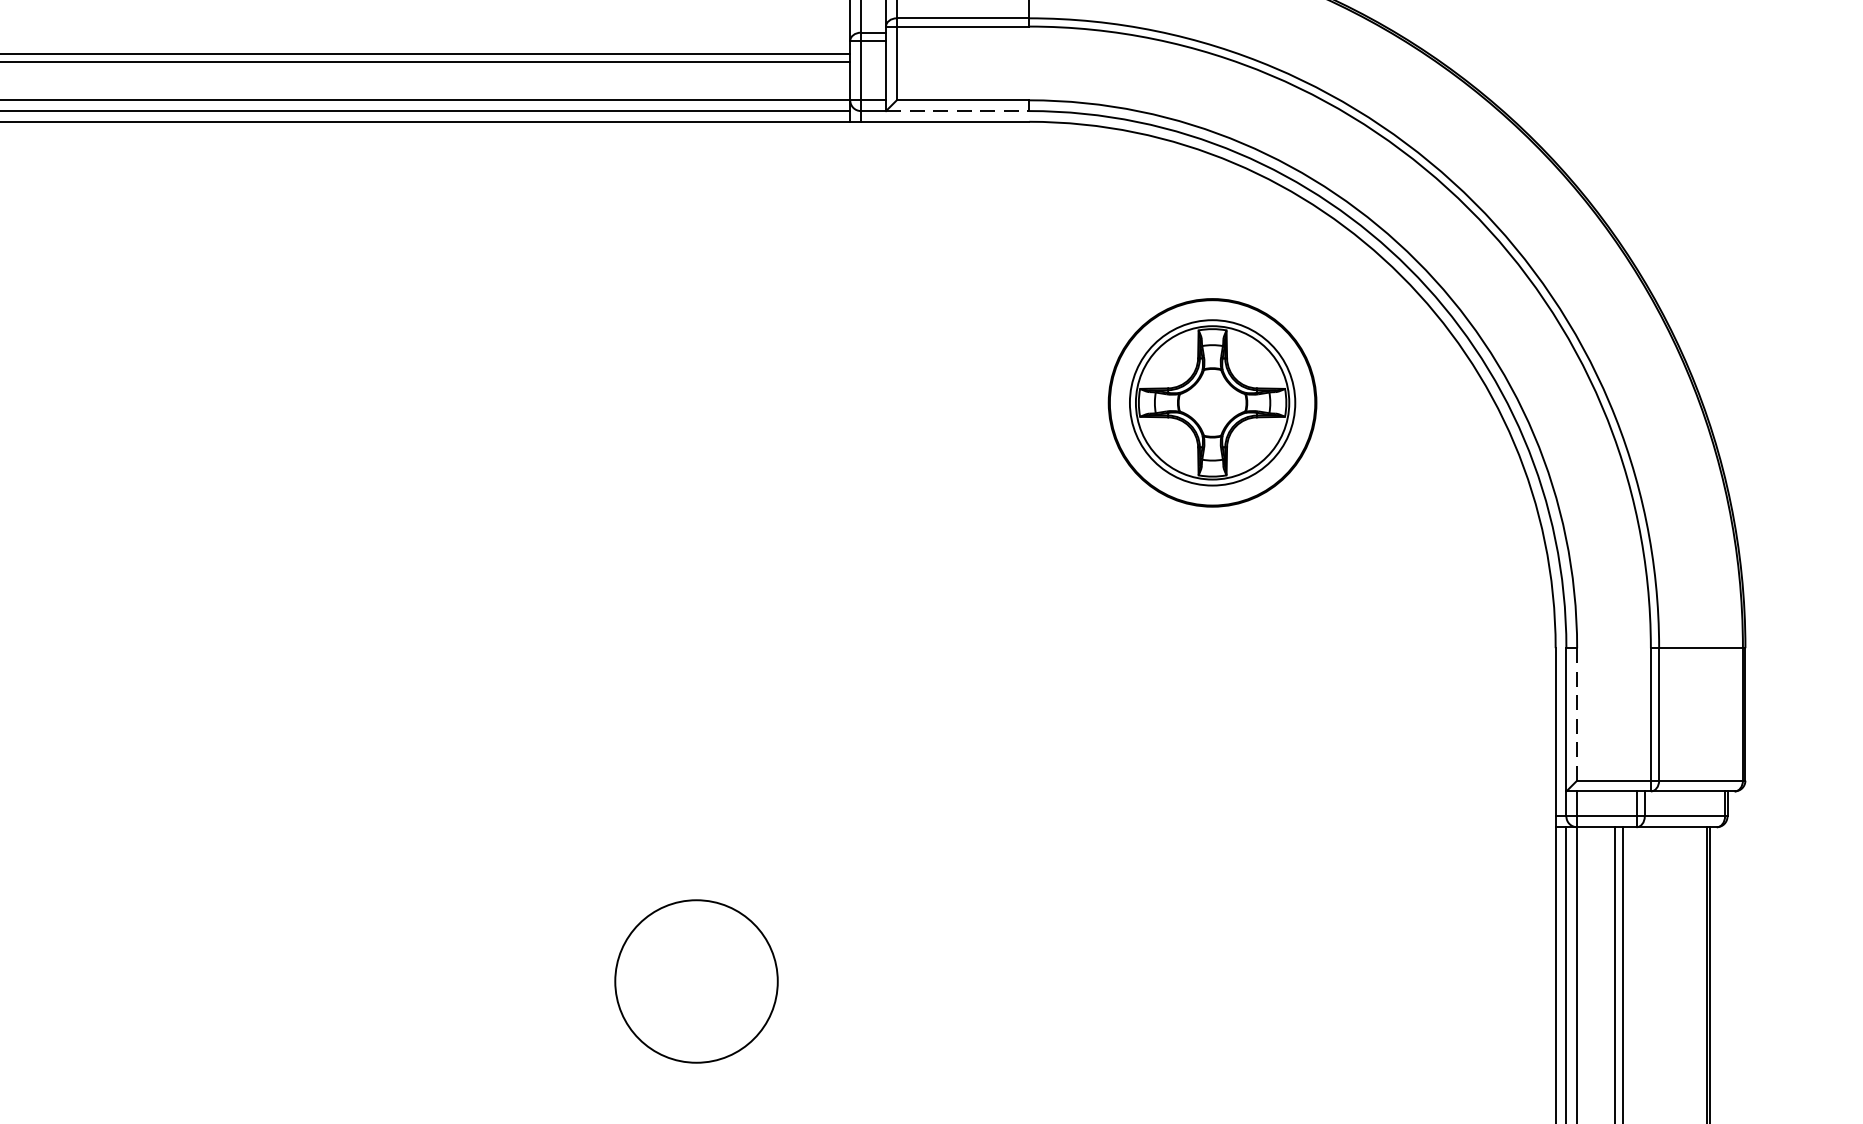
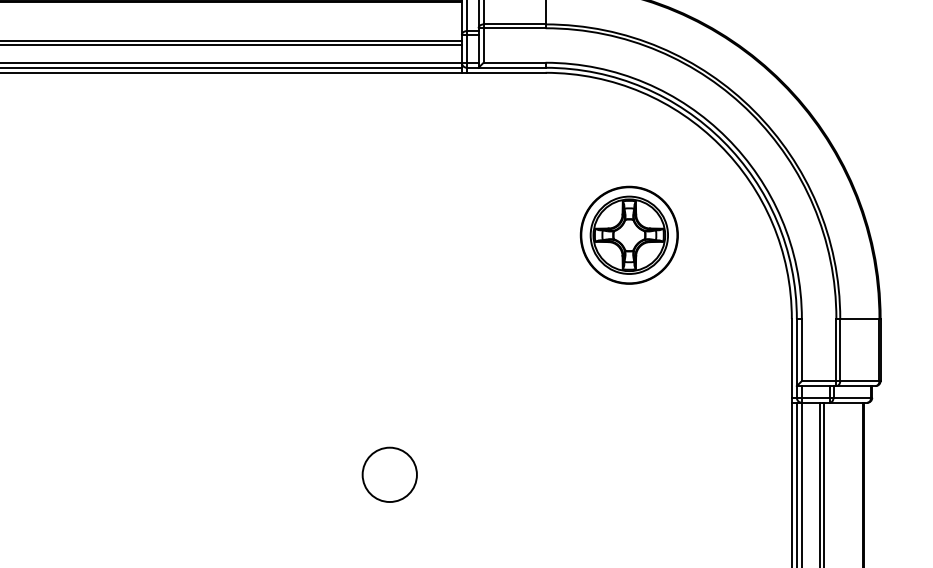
line: (958, 110) -> (512, 67), dashed -> solid
part: (1210, 401) -> (628, 234), moved
line: (1576, 715) -> (801, 350), dashed -> solid
circle: (695, 980) -> (389, 474), size x0.71

